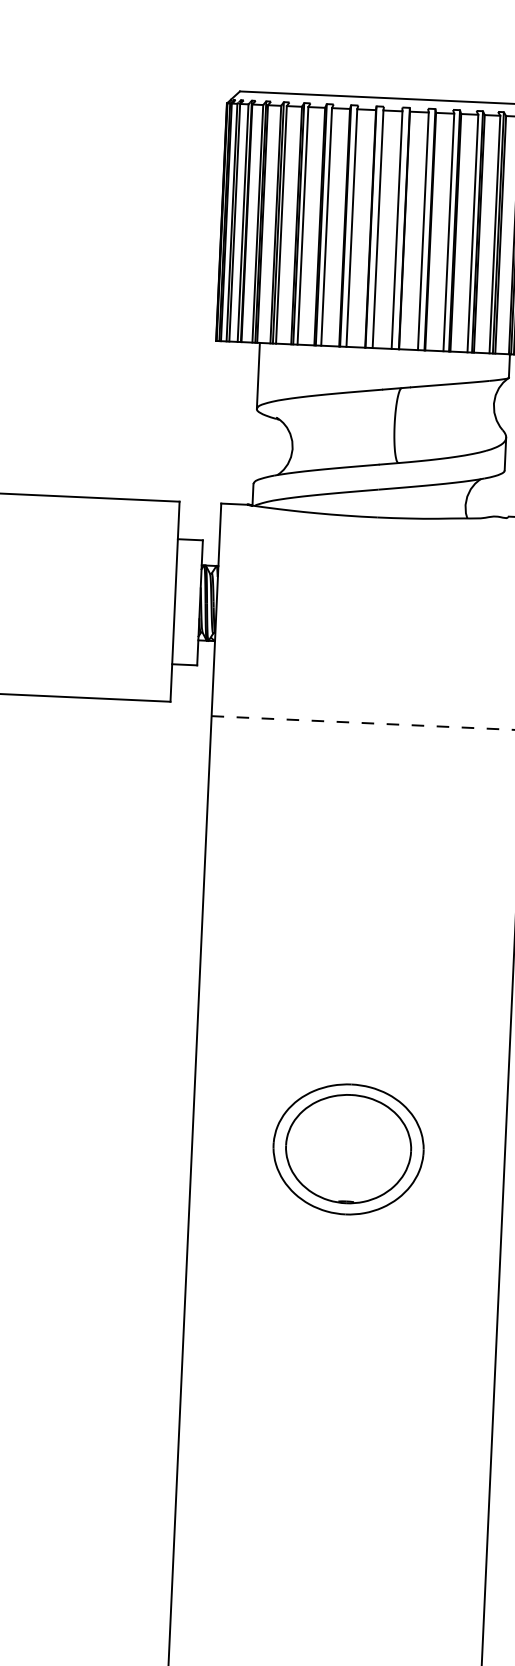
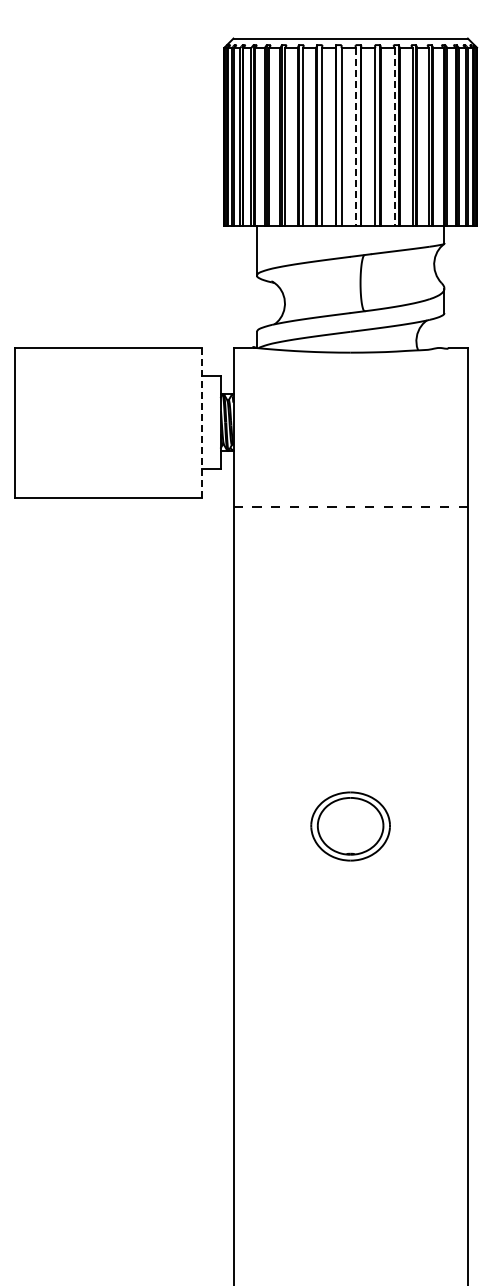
line: (396, 230) -> (355, 137), solid -> dashed
line: (448, 233) -> (394, 137), solid -> dashed
line: (175, 601) -> (202, 422), solid -> dashed
part: (348, 1149) -> (350, 826), size x0.7

